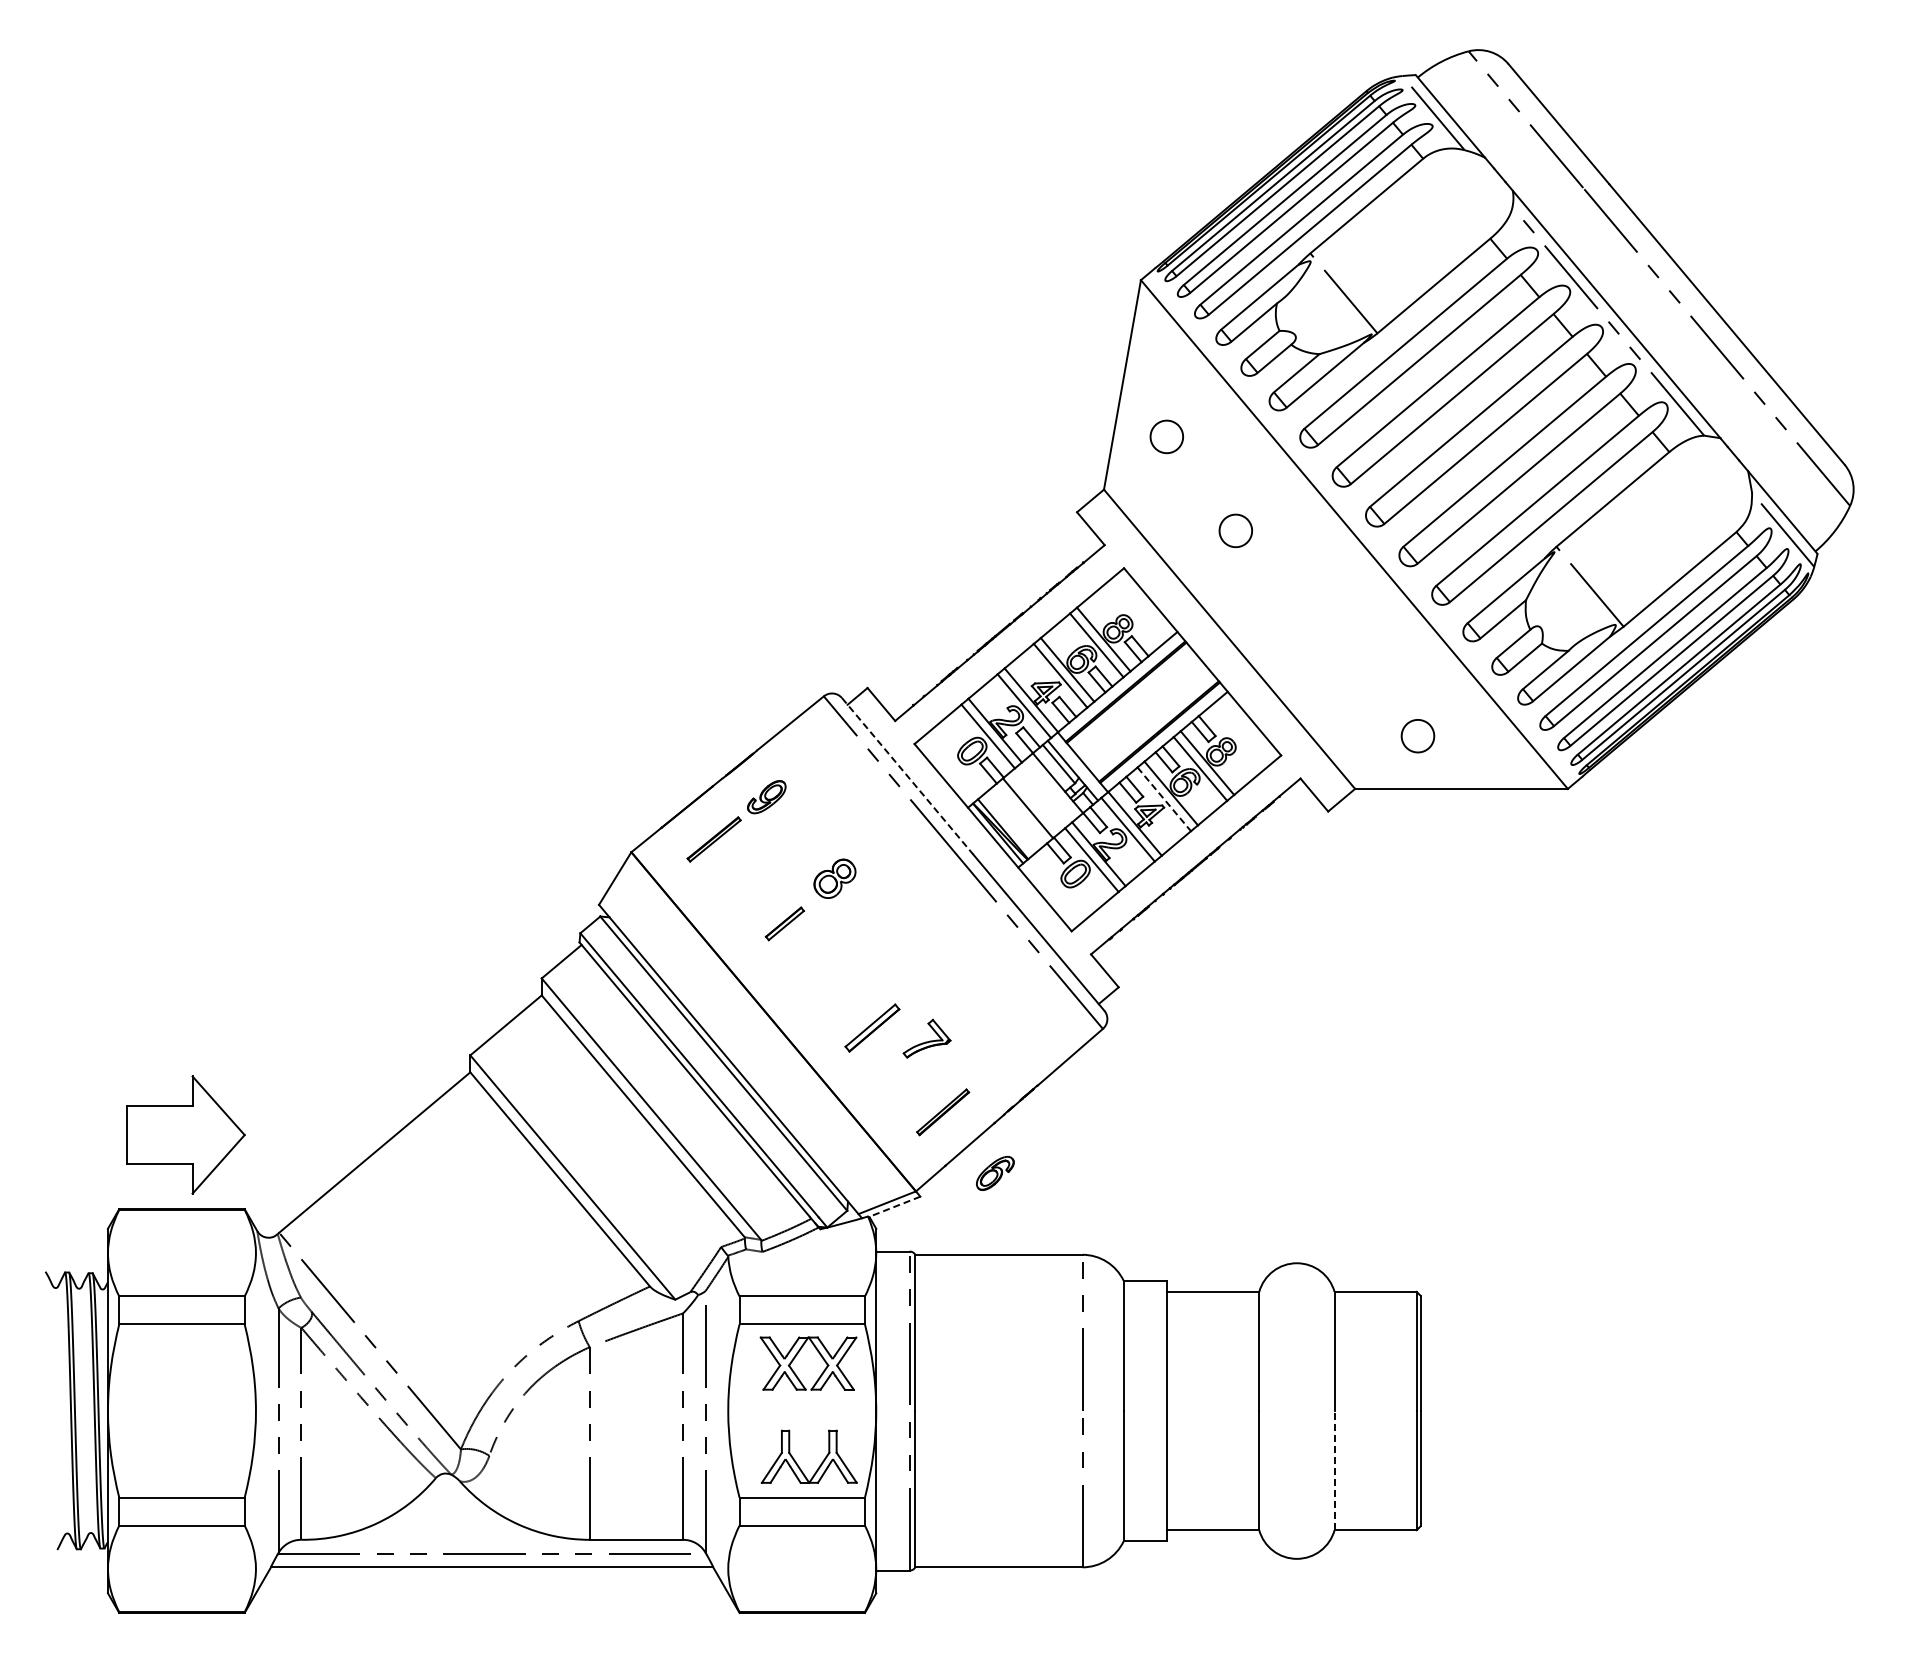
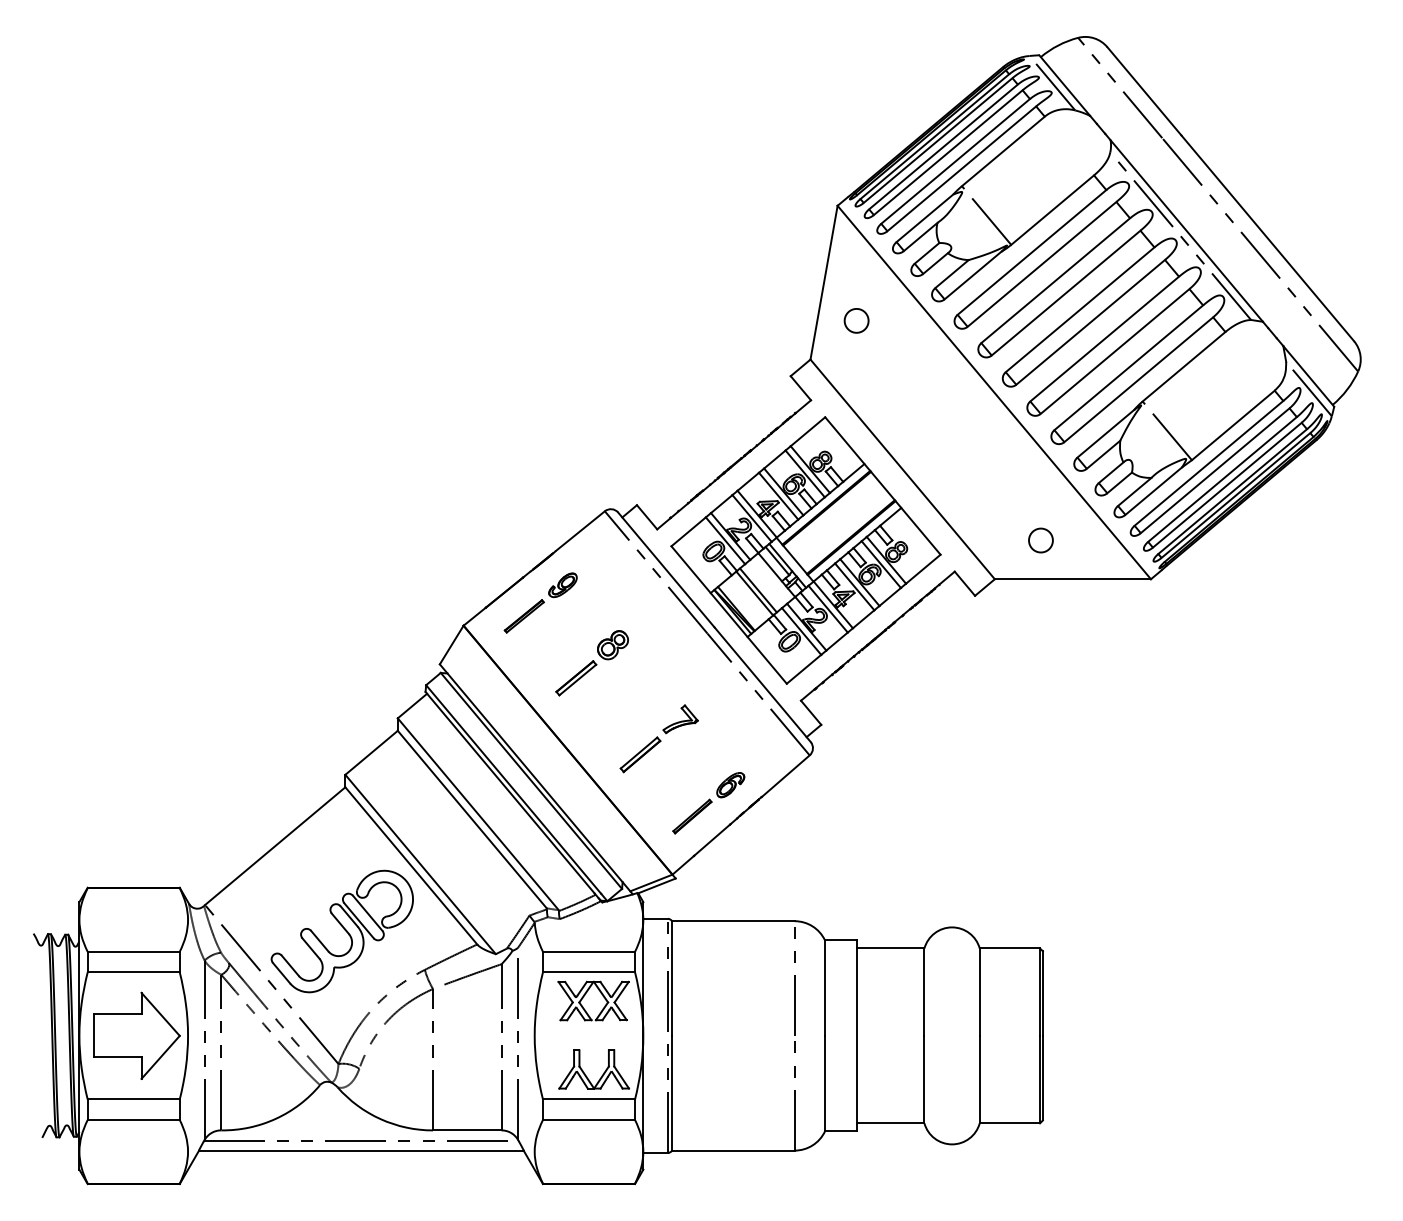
part: (1235, 530) -> (907, 389), removed
line: (908, 776) -> (667, 570), dashed -> solid
line: (1164, 799) -> (854, 587), dashed -> solid
line: (1032, 804) -> (758, 590), added
part: (784, 923) -> (575, 678), size x1.43
part: (926, 1038) -> (680, 719), moved
part: (185, 1134) -> (136, 1035), moved
part: (995, 1173) -> (730, 785), moved
line: (894, 1206) -> (656, 885), dashed -> solid
part: (466, 1268) -> (342, 931), added
line: (1334, 1470) -> (979, 1079), dashed -> solid

